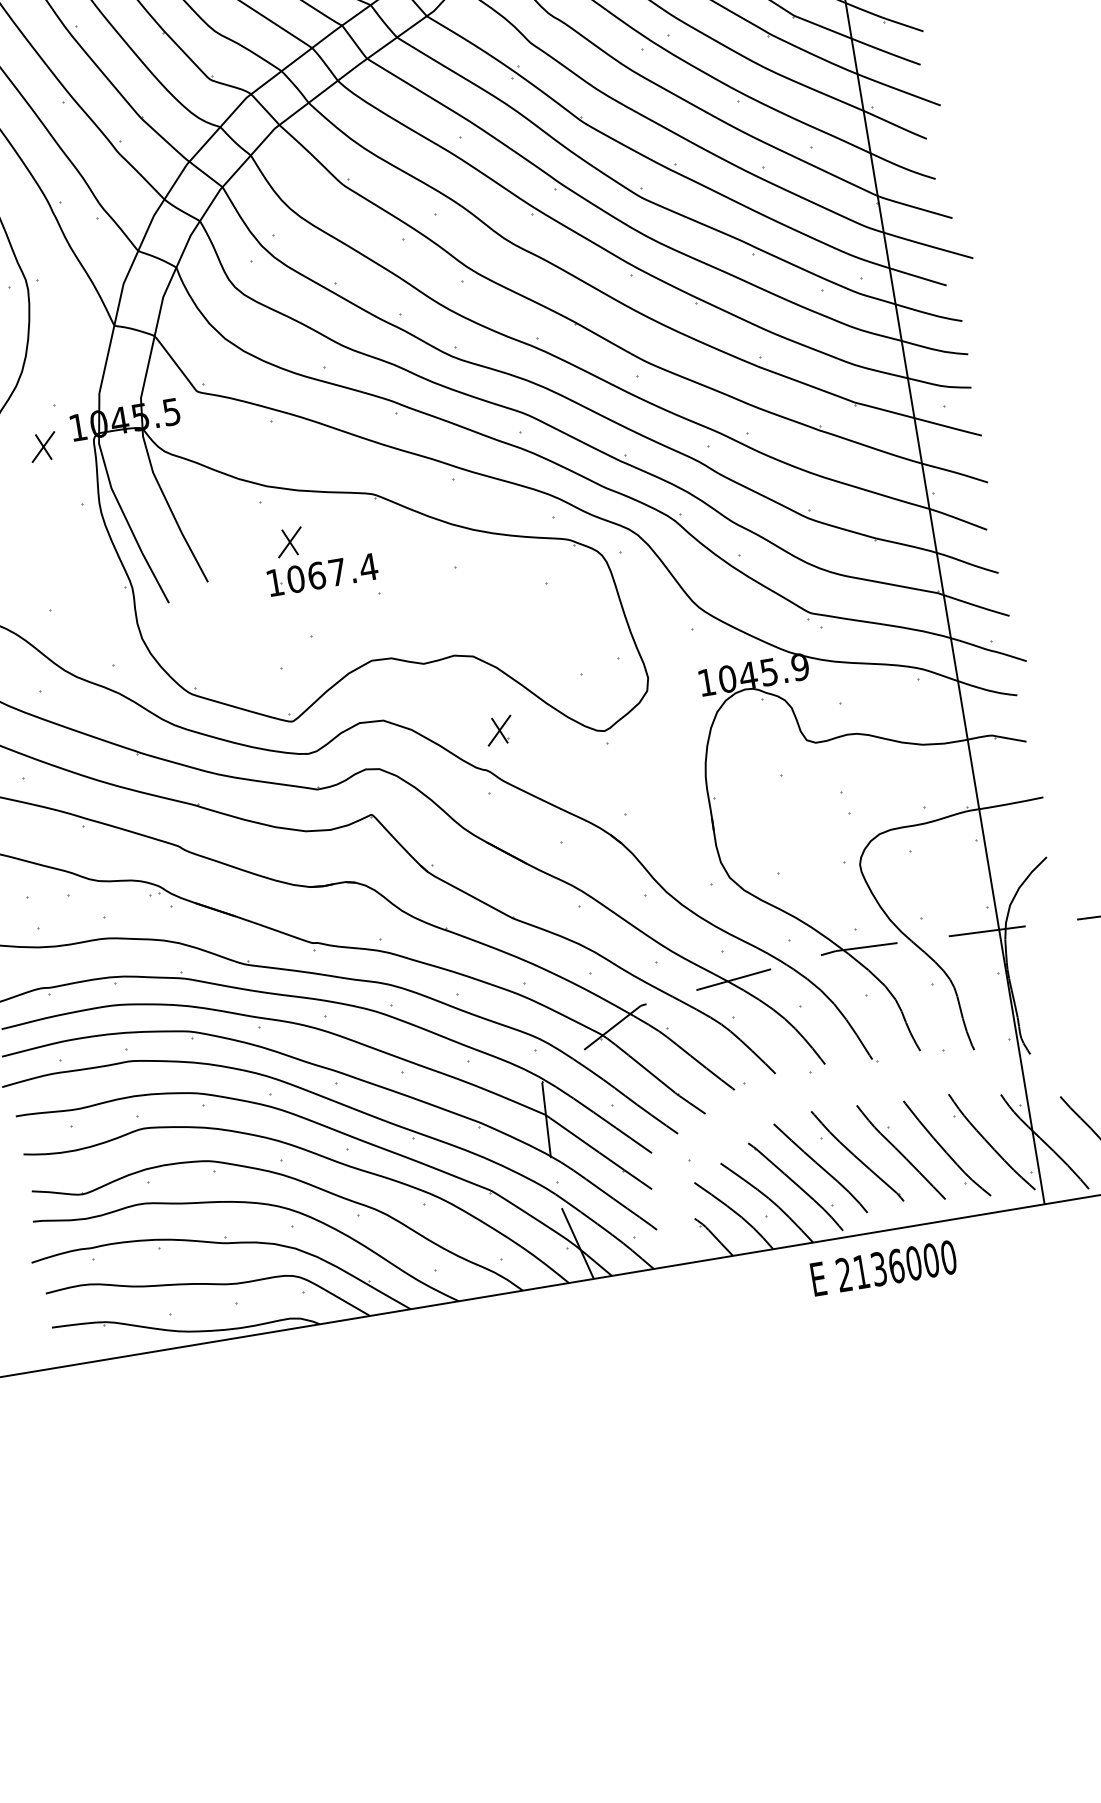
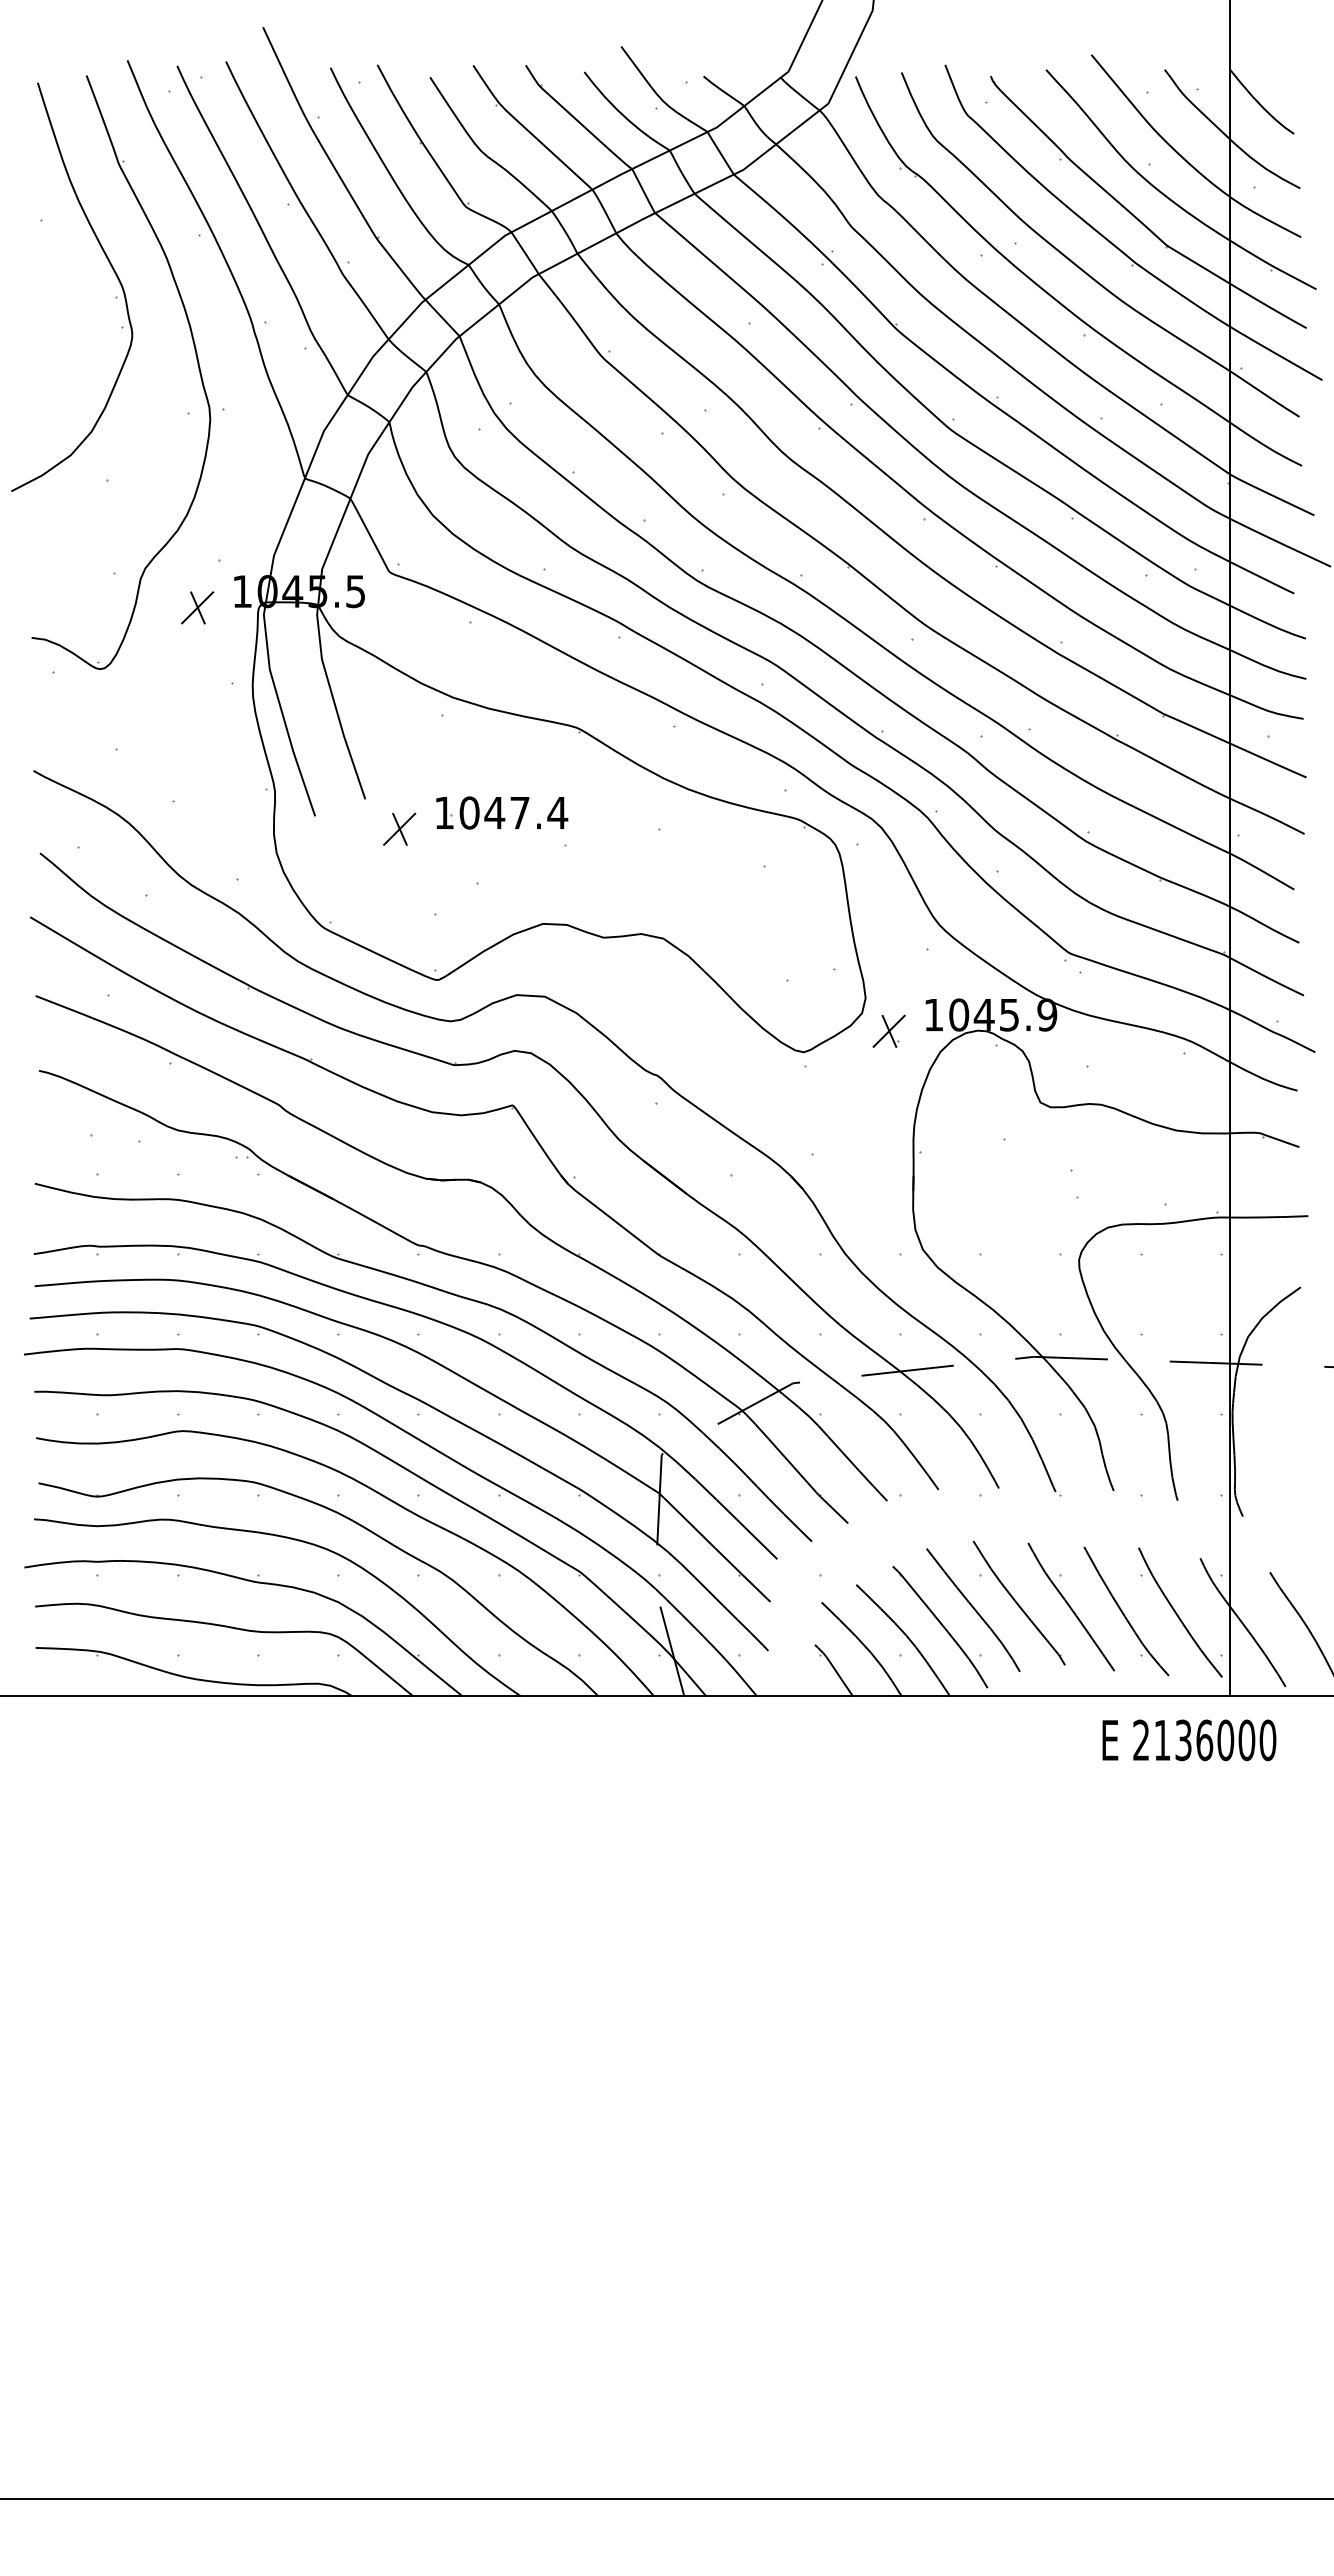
part: (289, 541) -> (399, 828), moved
text: (316, 575) -> (494, 812), 1067.4 -> 1047.4
part: (498, 730) -> (888, 1030), moved
text: (883, 1268) -> (1189, 1740), moved

